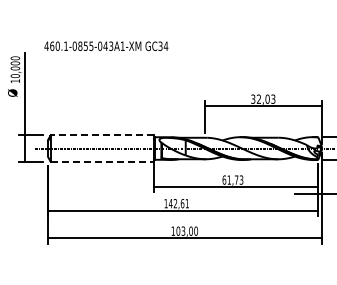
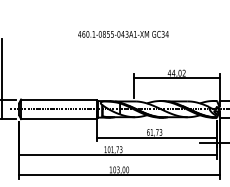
text: (106, 45) -> (123, 33), moved
text: (263, 98) -> (177, 72), 32,03 -> 44,02
line: (102, 135) -> (59, 99), dashed -> solid
line: (102, 161) -> (59, 118), dashed -> solid
text: (178, 203) -> (114, 149), 142,61 -> 101,73

